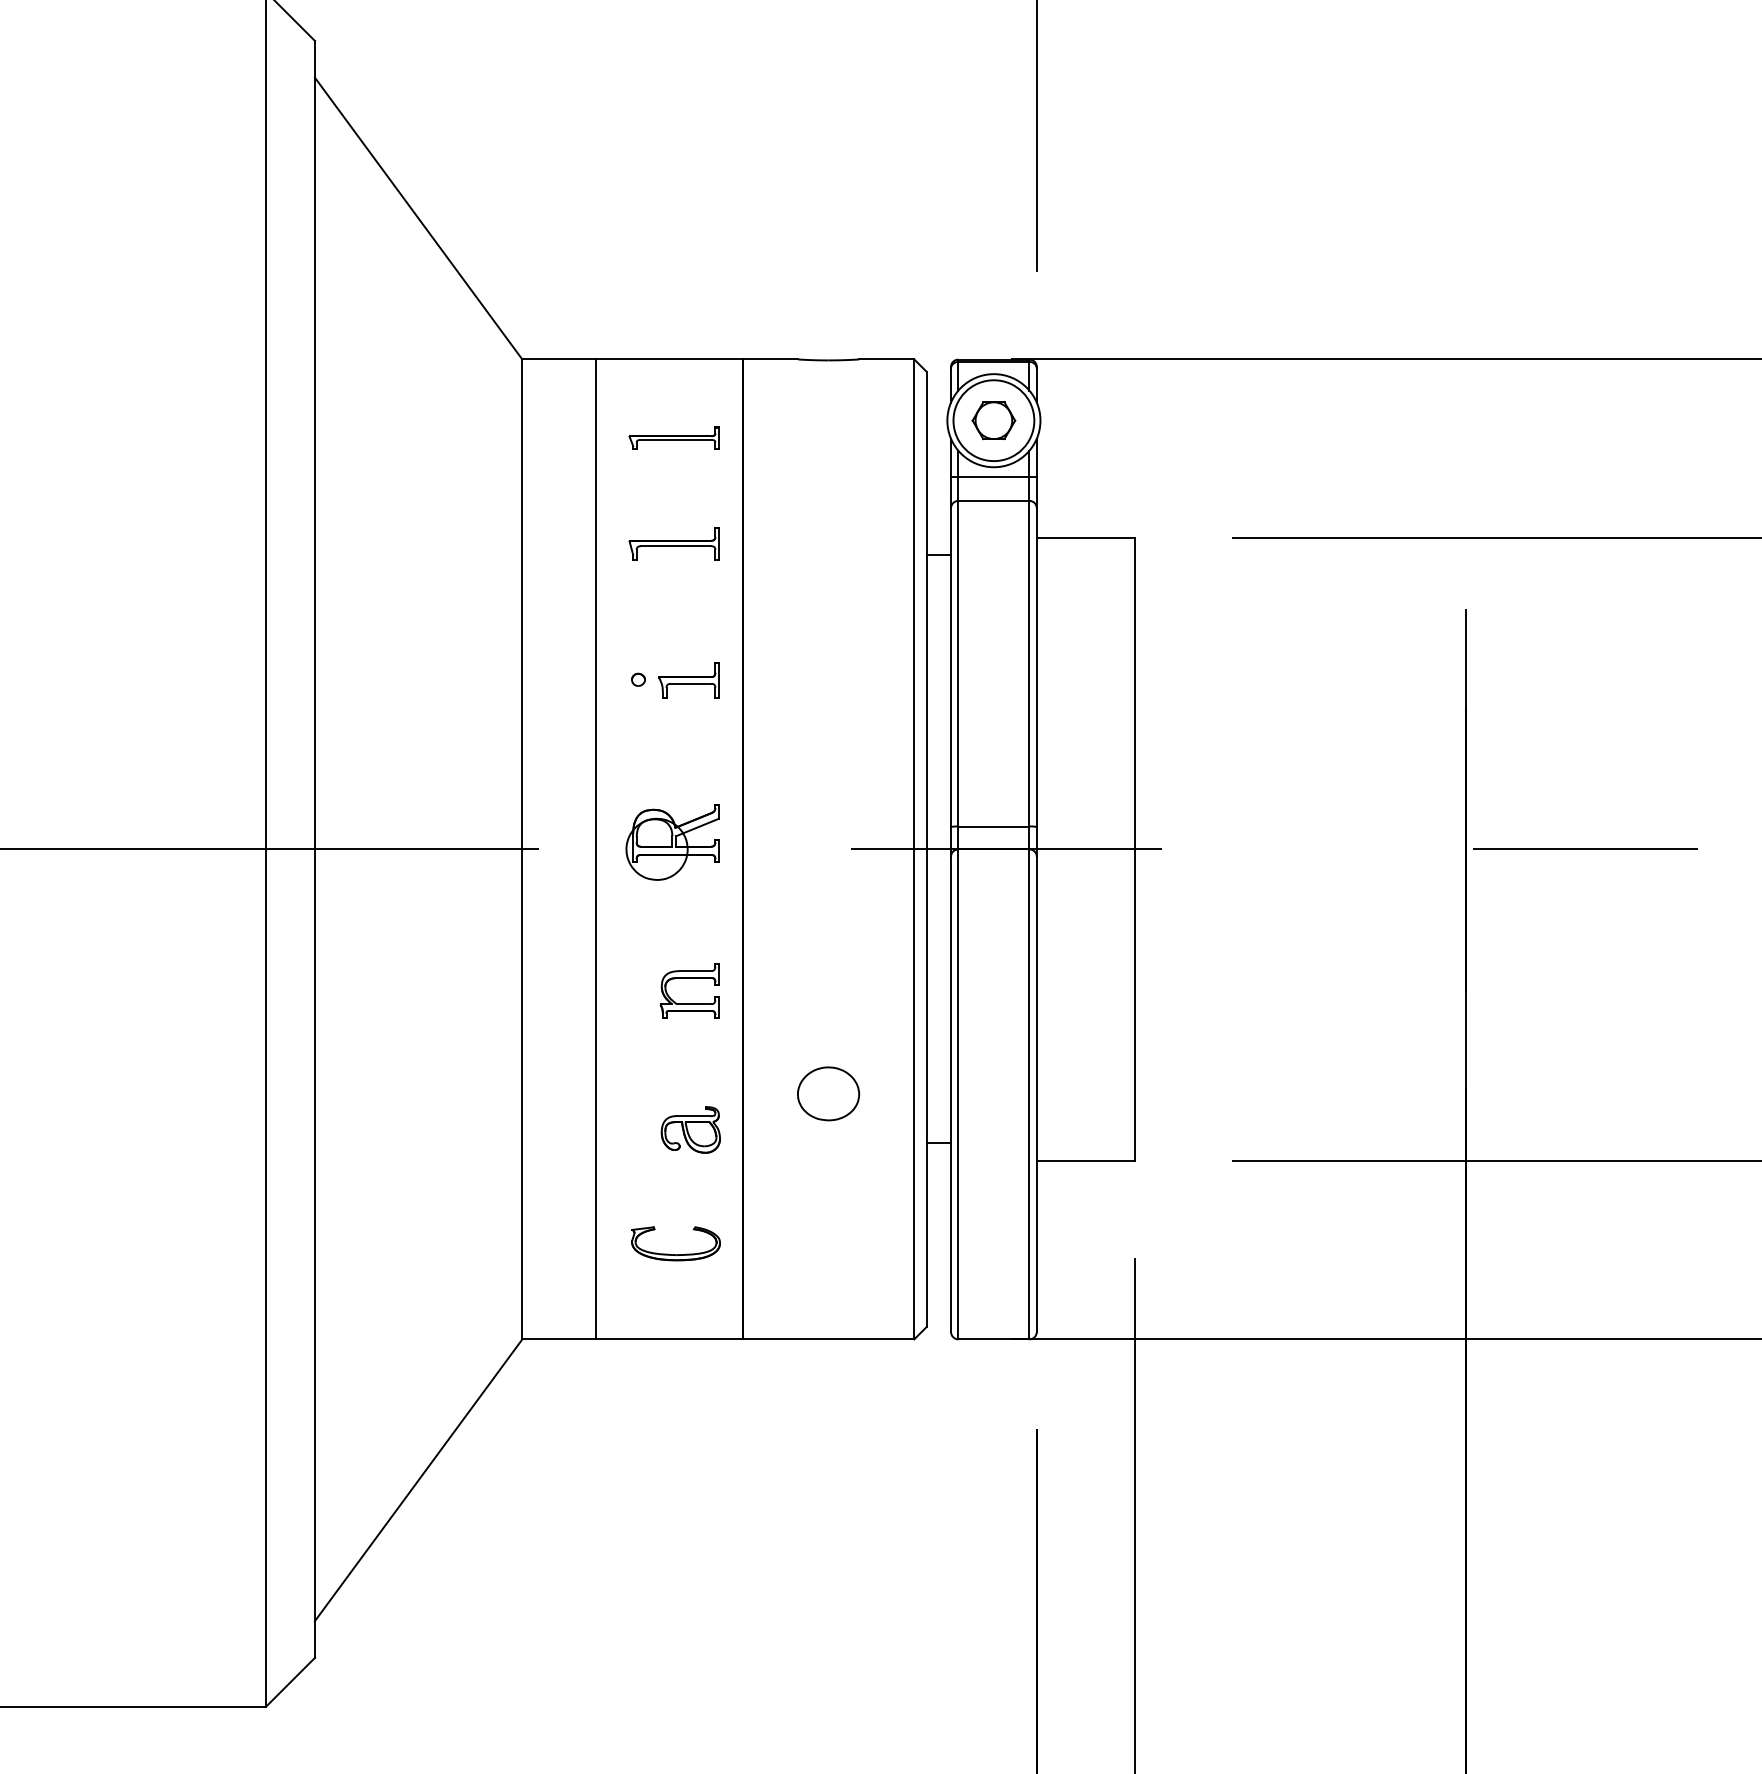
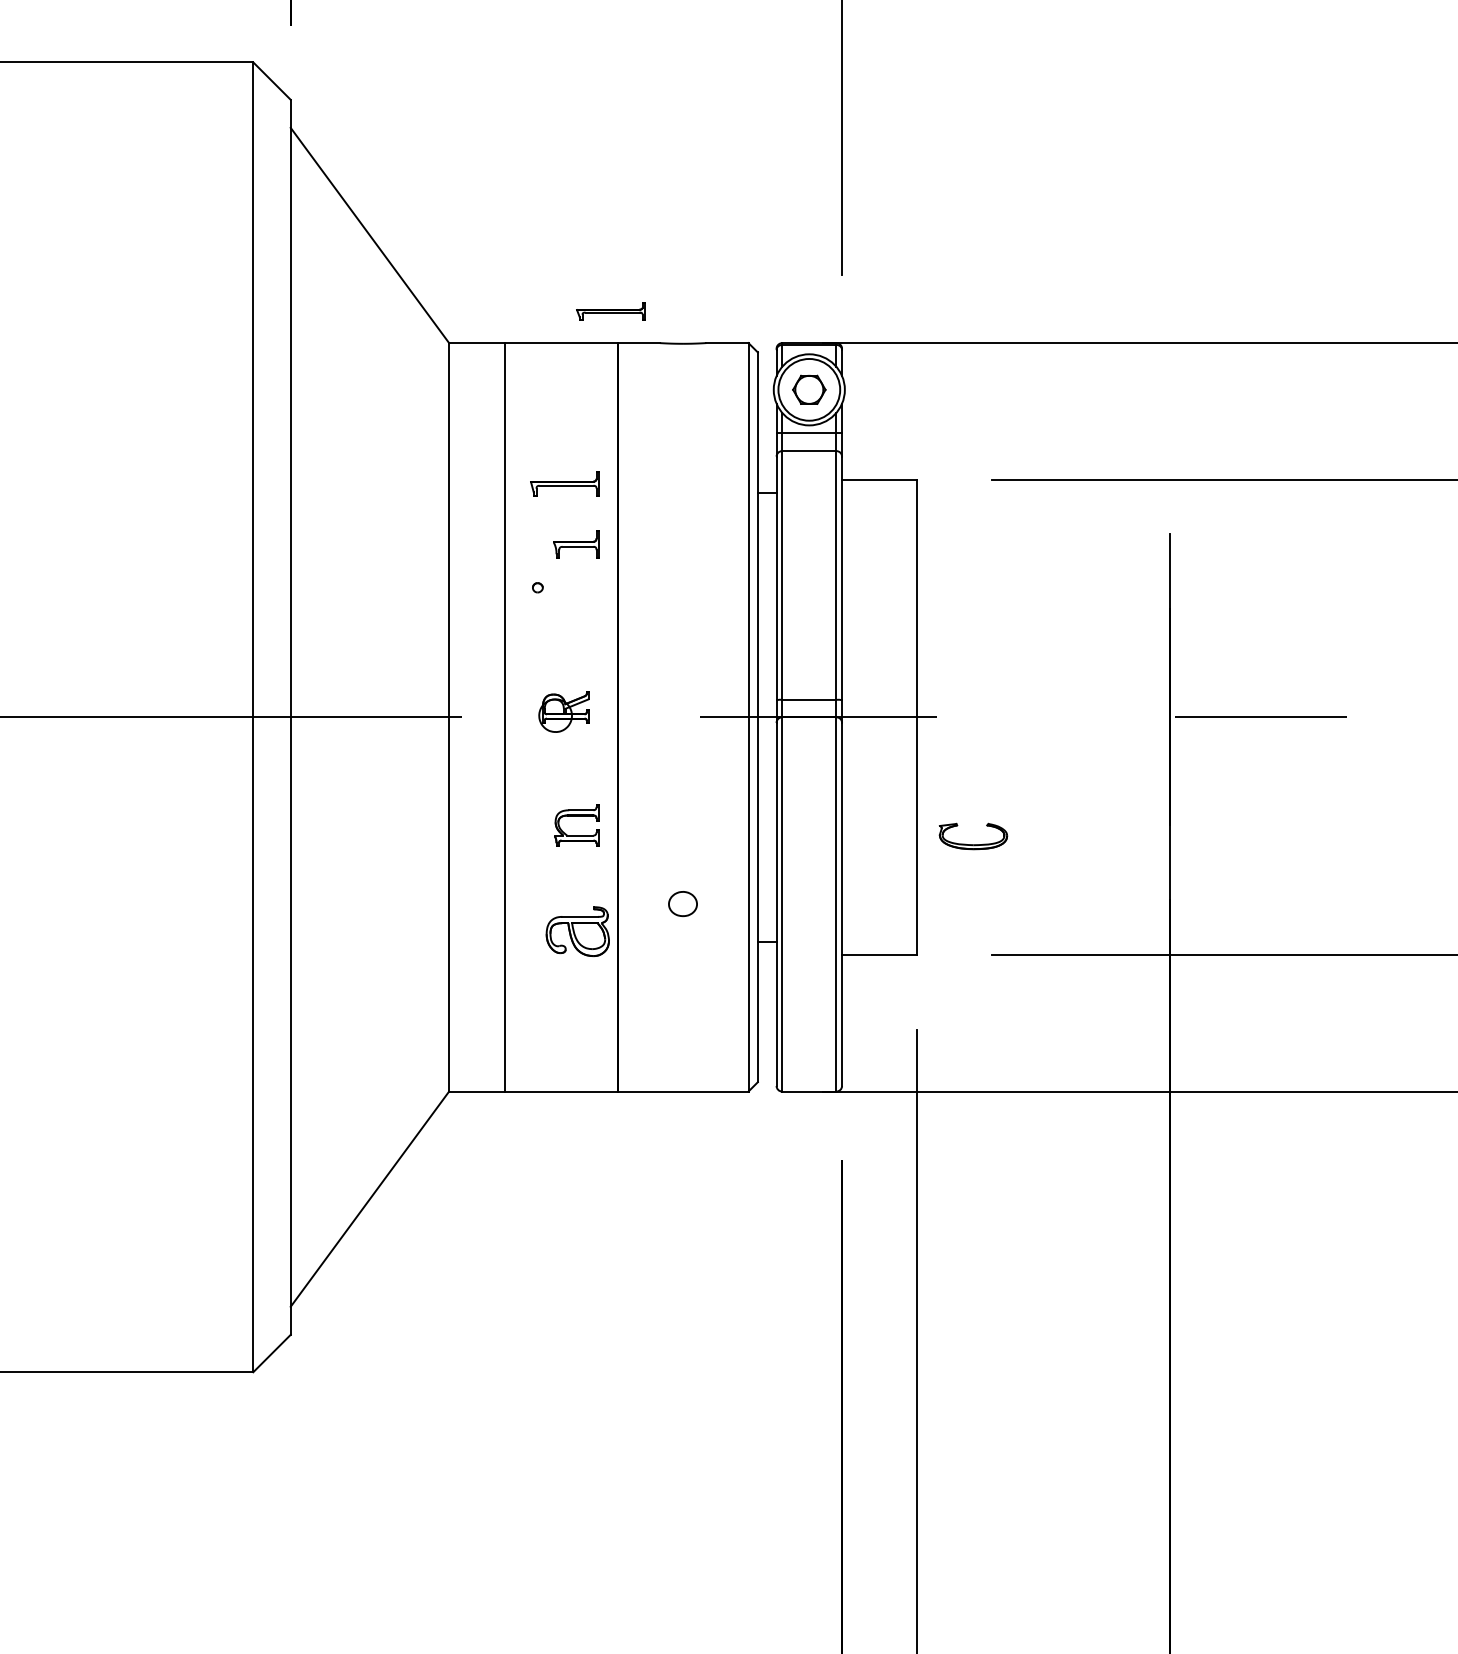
part: (673, 438) -> (610, 311), moved
part: (689, 680) -> (576, 544), moved
part: (672, 841) -> (563, 711), size x0.7
part: (827, 1093) -> (682, 903), size x0.6
part: (690, 1129) -> (577, 931), size x1.4
part: (676, 1254) -> (973, 844), moved

